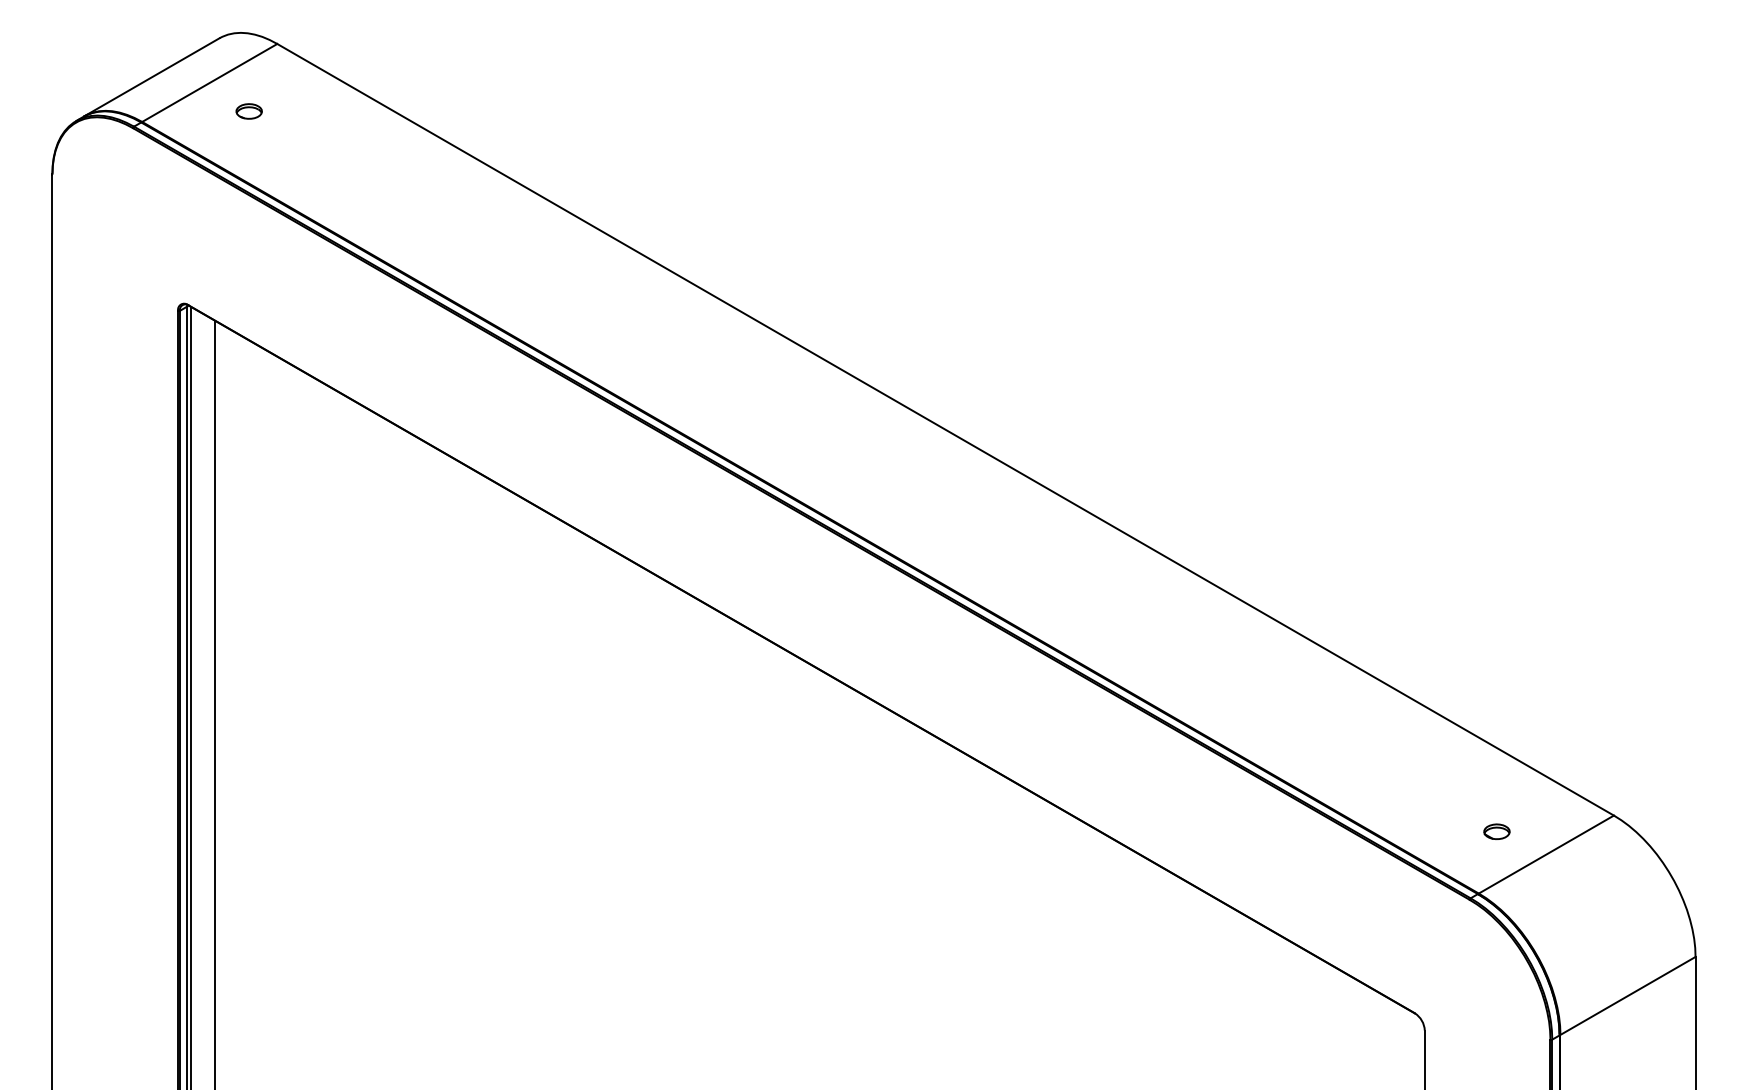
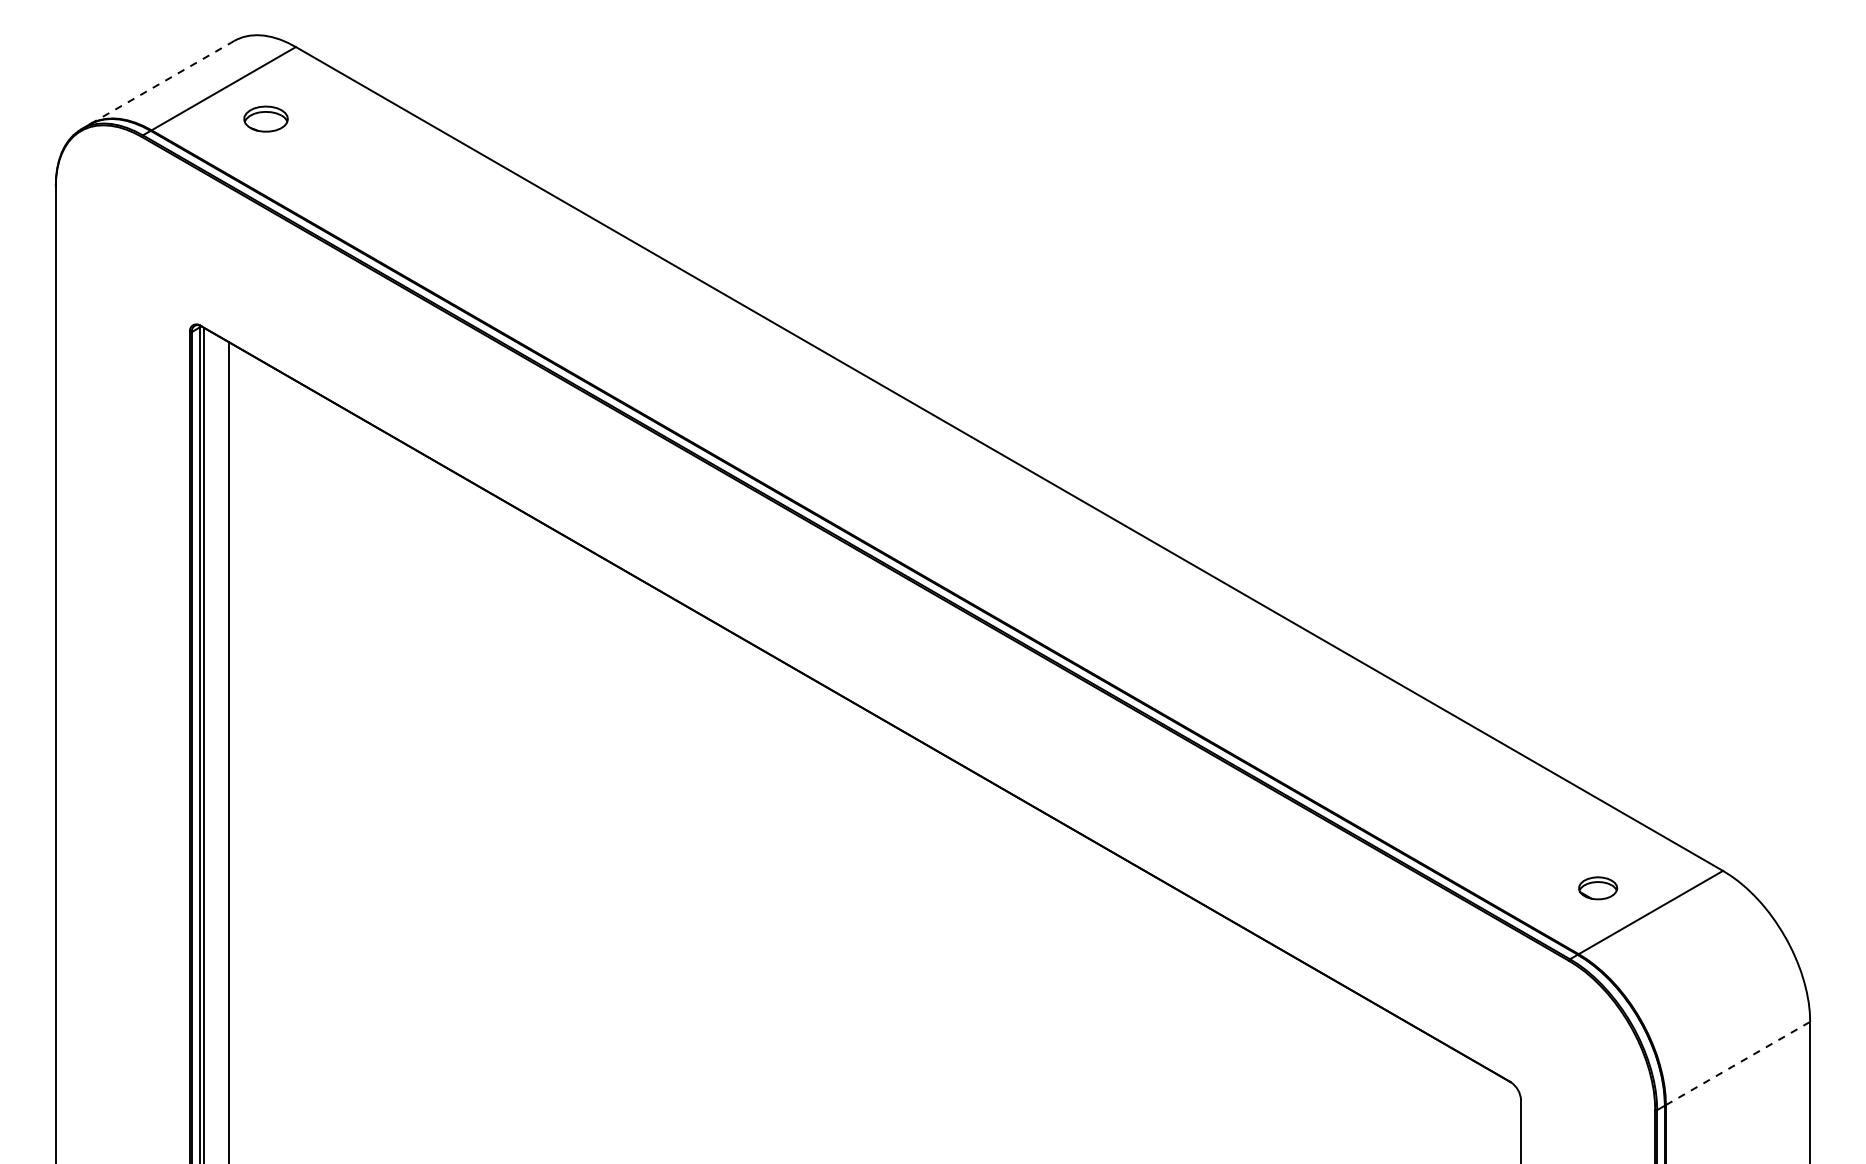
line: (151, 77) -> (161, 82), solid -> dashed
part: (248, 111) -> (265, 119), size x1.6
part: (1496, 831) -> (1597, 887), size x1.4
line: (1628, 995) -> (1738, 1062), solid -> dashed

